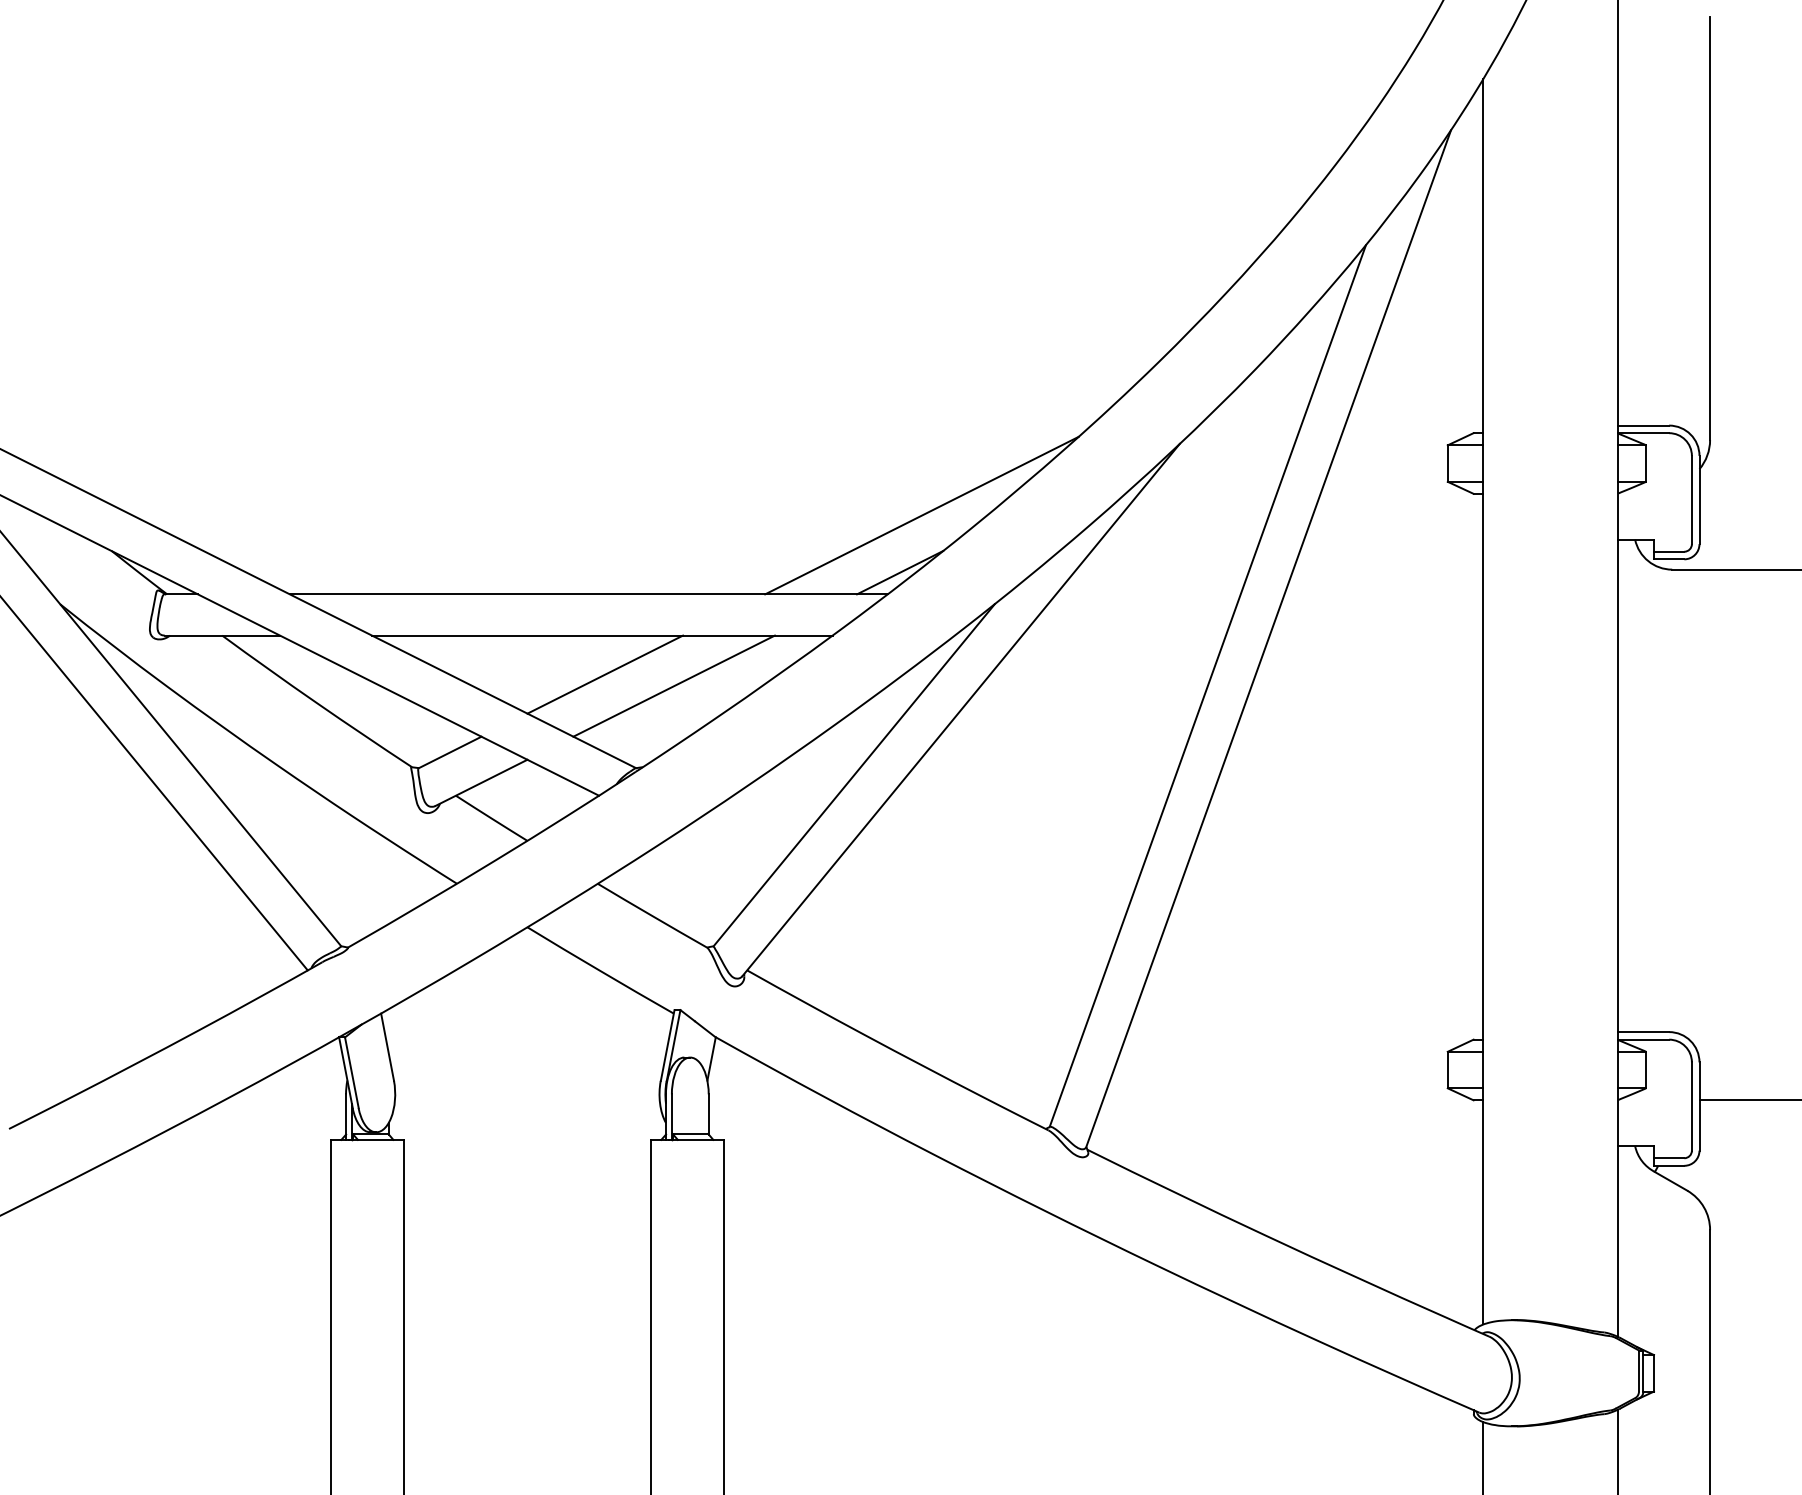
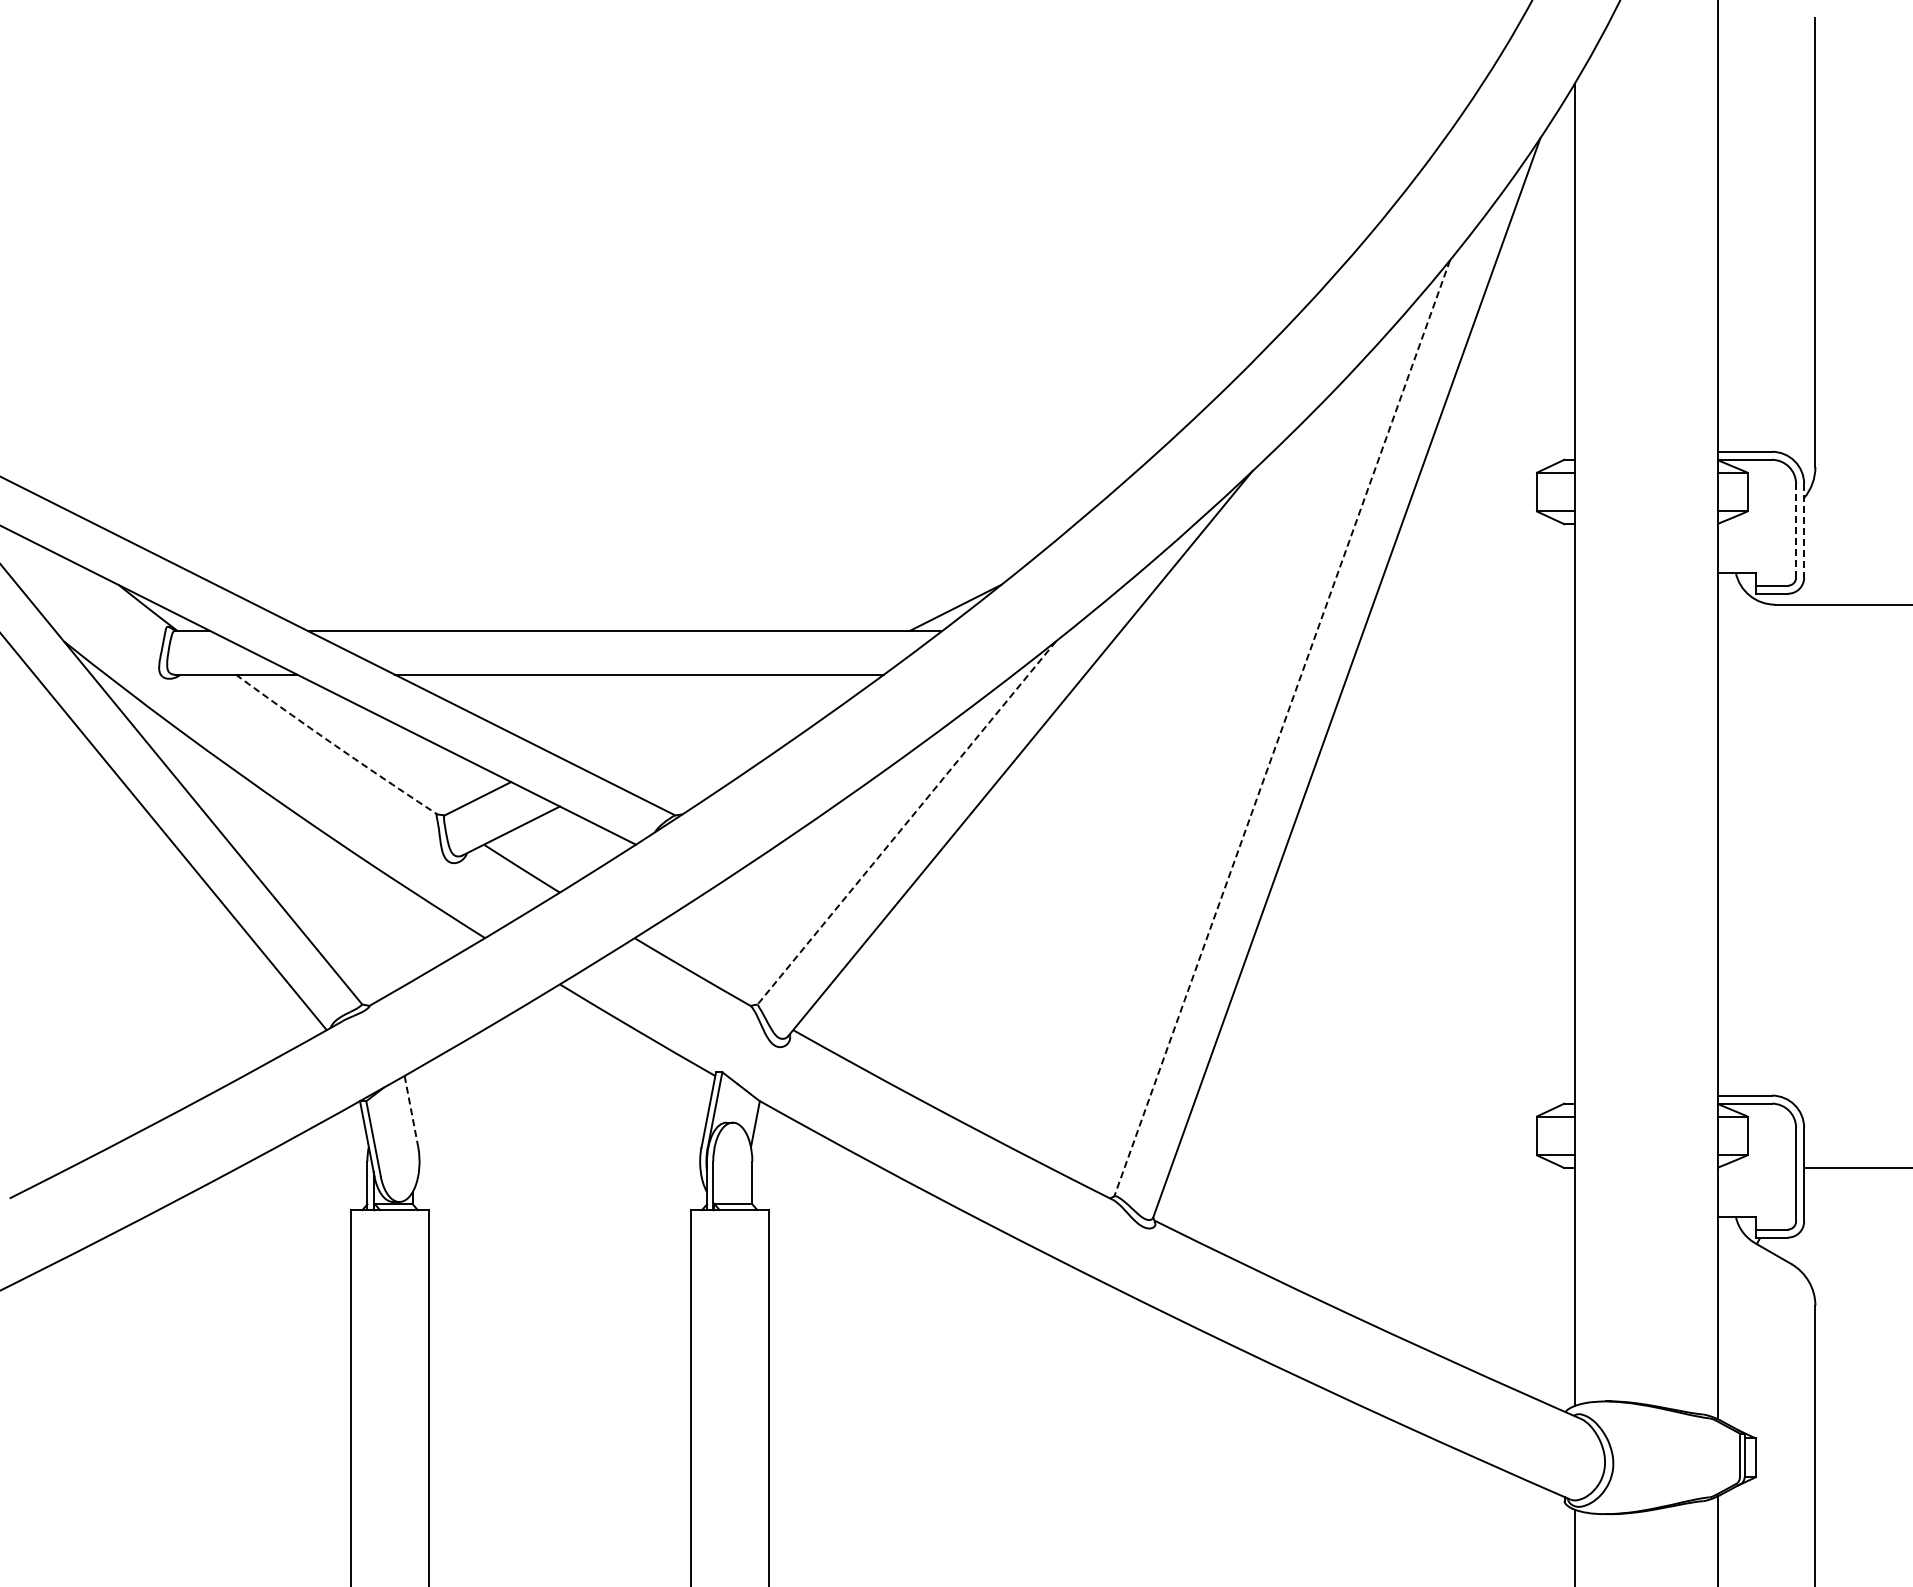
line: (1692, 499) -> (1796, 530), solid -> dashed
line: (1699, 499) -> (1804, 530), solid -> dashed
line: (921, 514) -> (978, 546), removed
line: (605, 674) -> (642, 715), removed
line: (673, 686) -> (715, 728), removed
line: (1208, 686) -> (1282, 728), solid -> dashed
line: (316, 702) -> (335, 745), solid -> dashed
line: (853, 775) -> (906, 823), solid -> dashed
line: (387, 1047) -> (411, 1112), solid -> dashed

